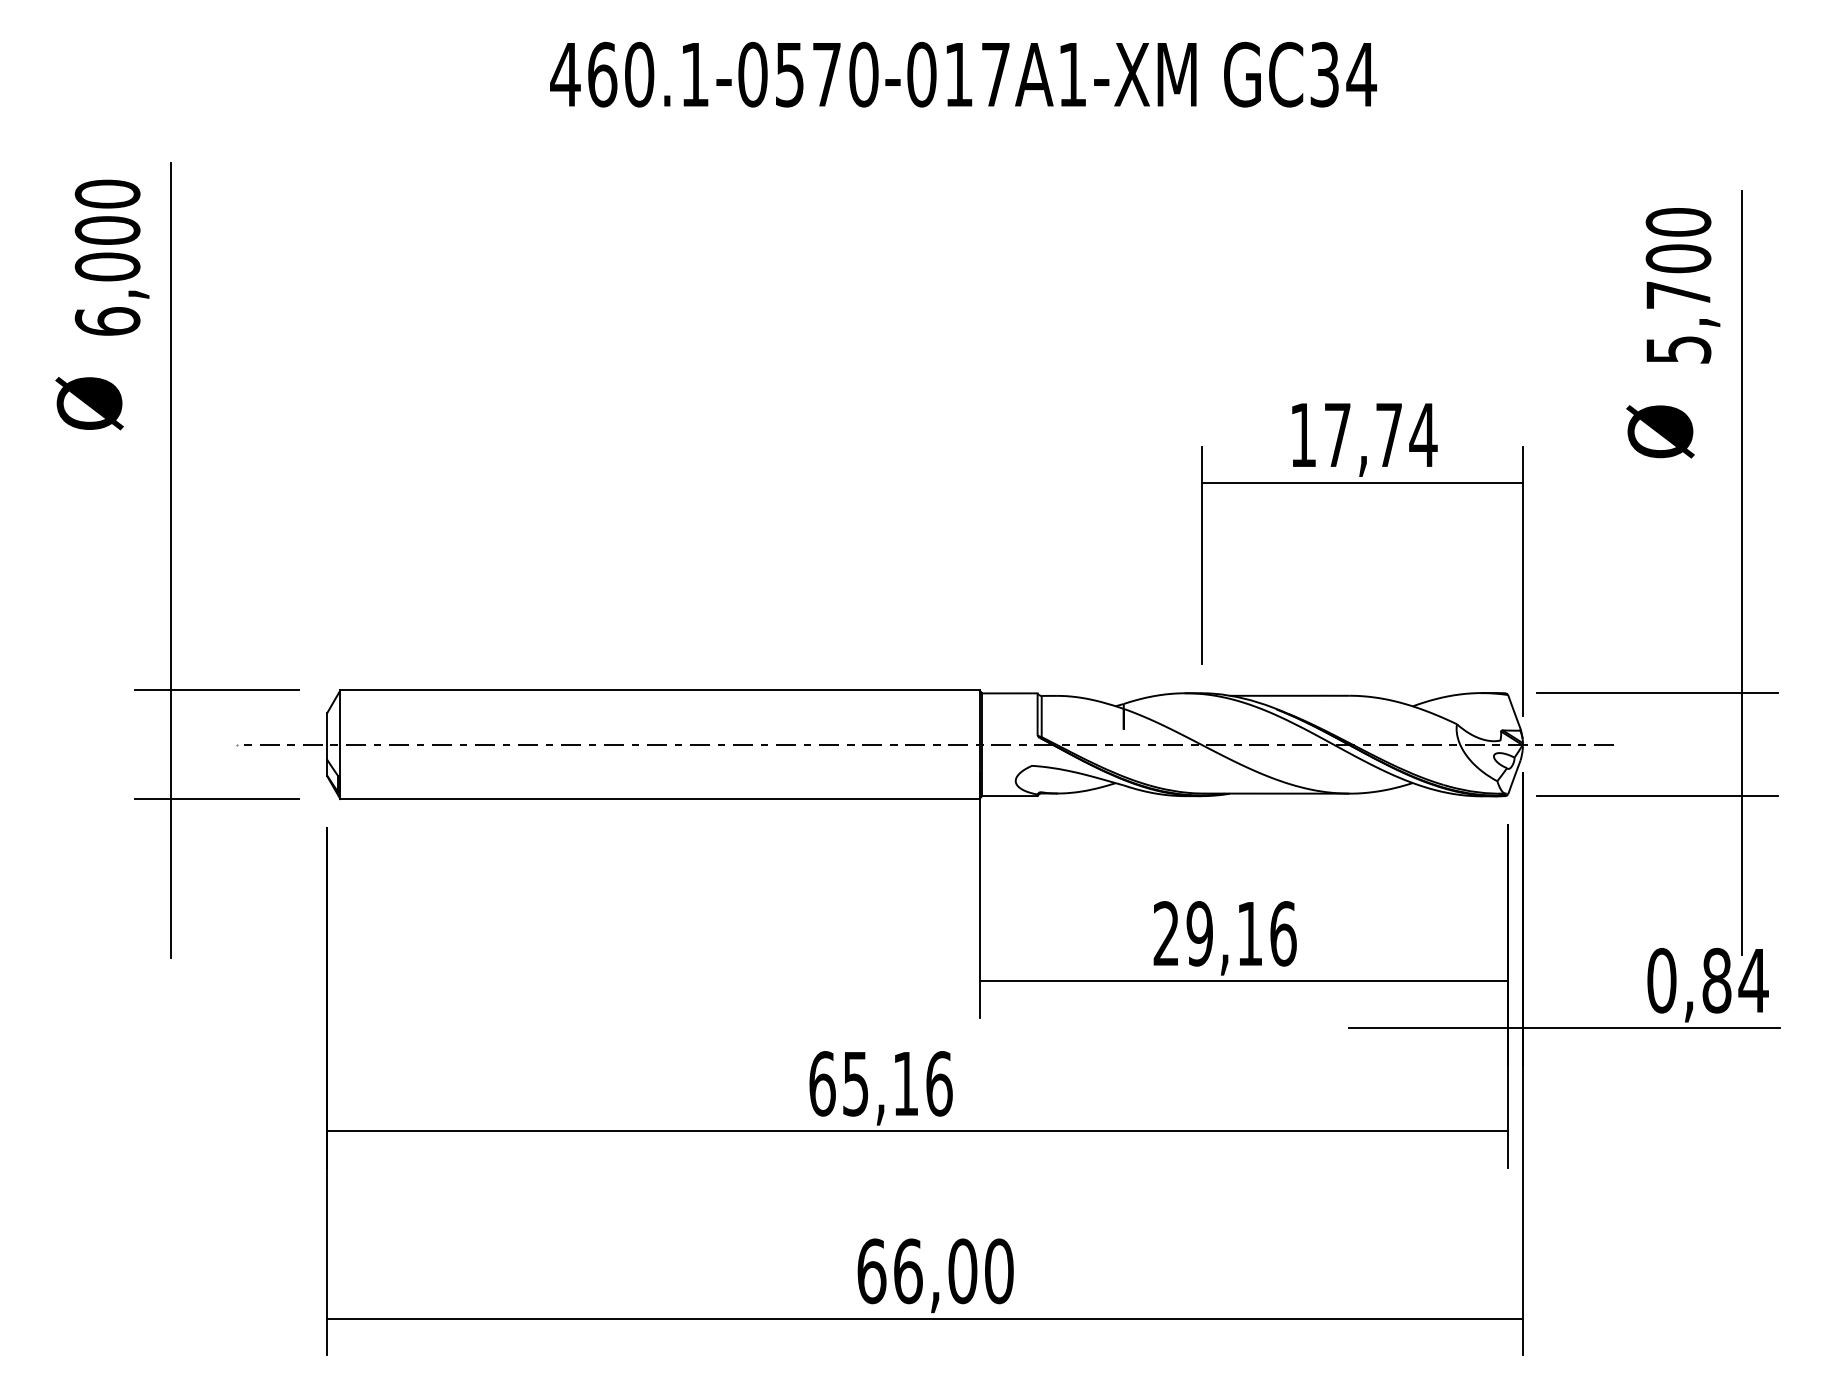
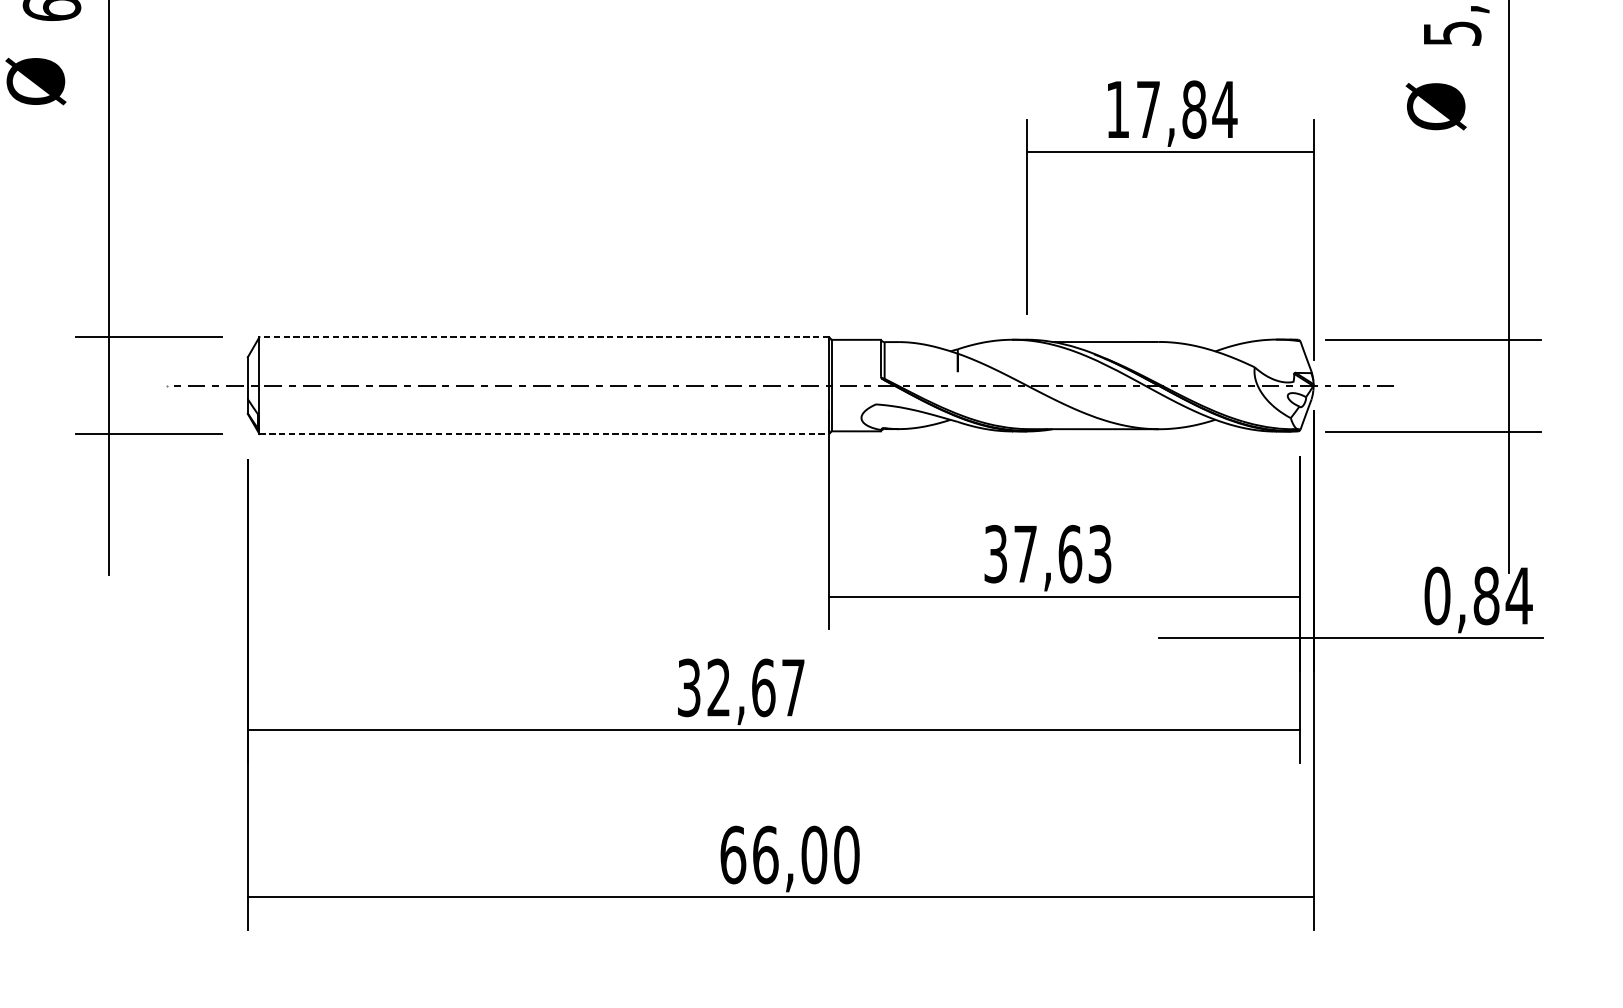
text: (1388, 435) -> (1193, 109), 17,74 -> 17,84
line: (659, 690) -> (543, 337), solid -> dashed
line: (659, 799) -> (543, 434), solid -> dashed
text: (1224, 933) -> (1047, 553), 29,16 -> 37,63
text: (880, 1083) -> (740, 687), 65,16 -> 32,67

